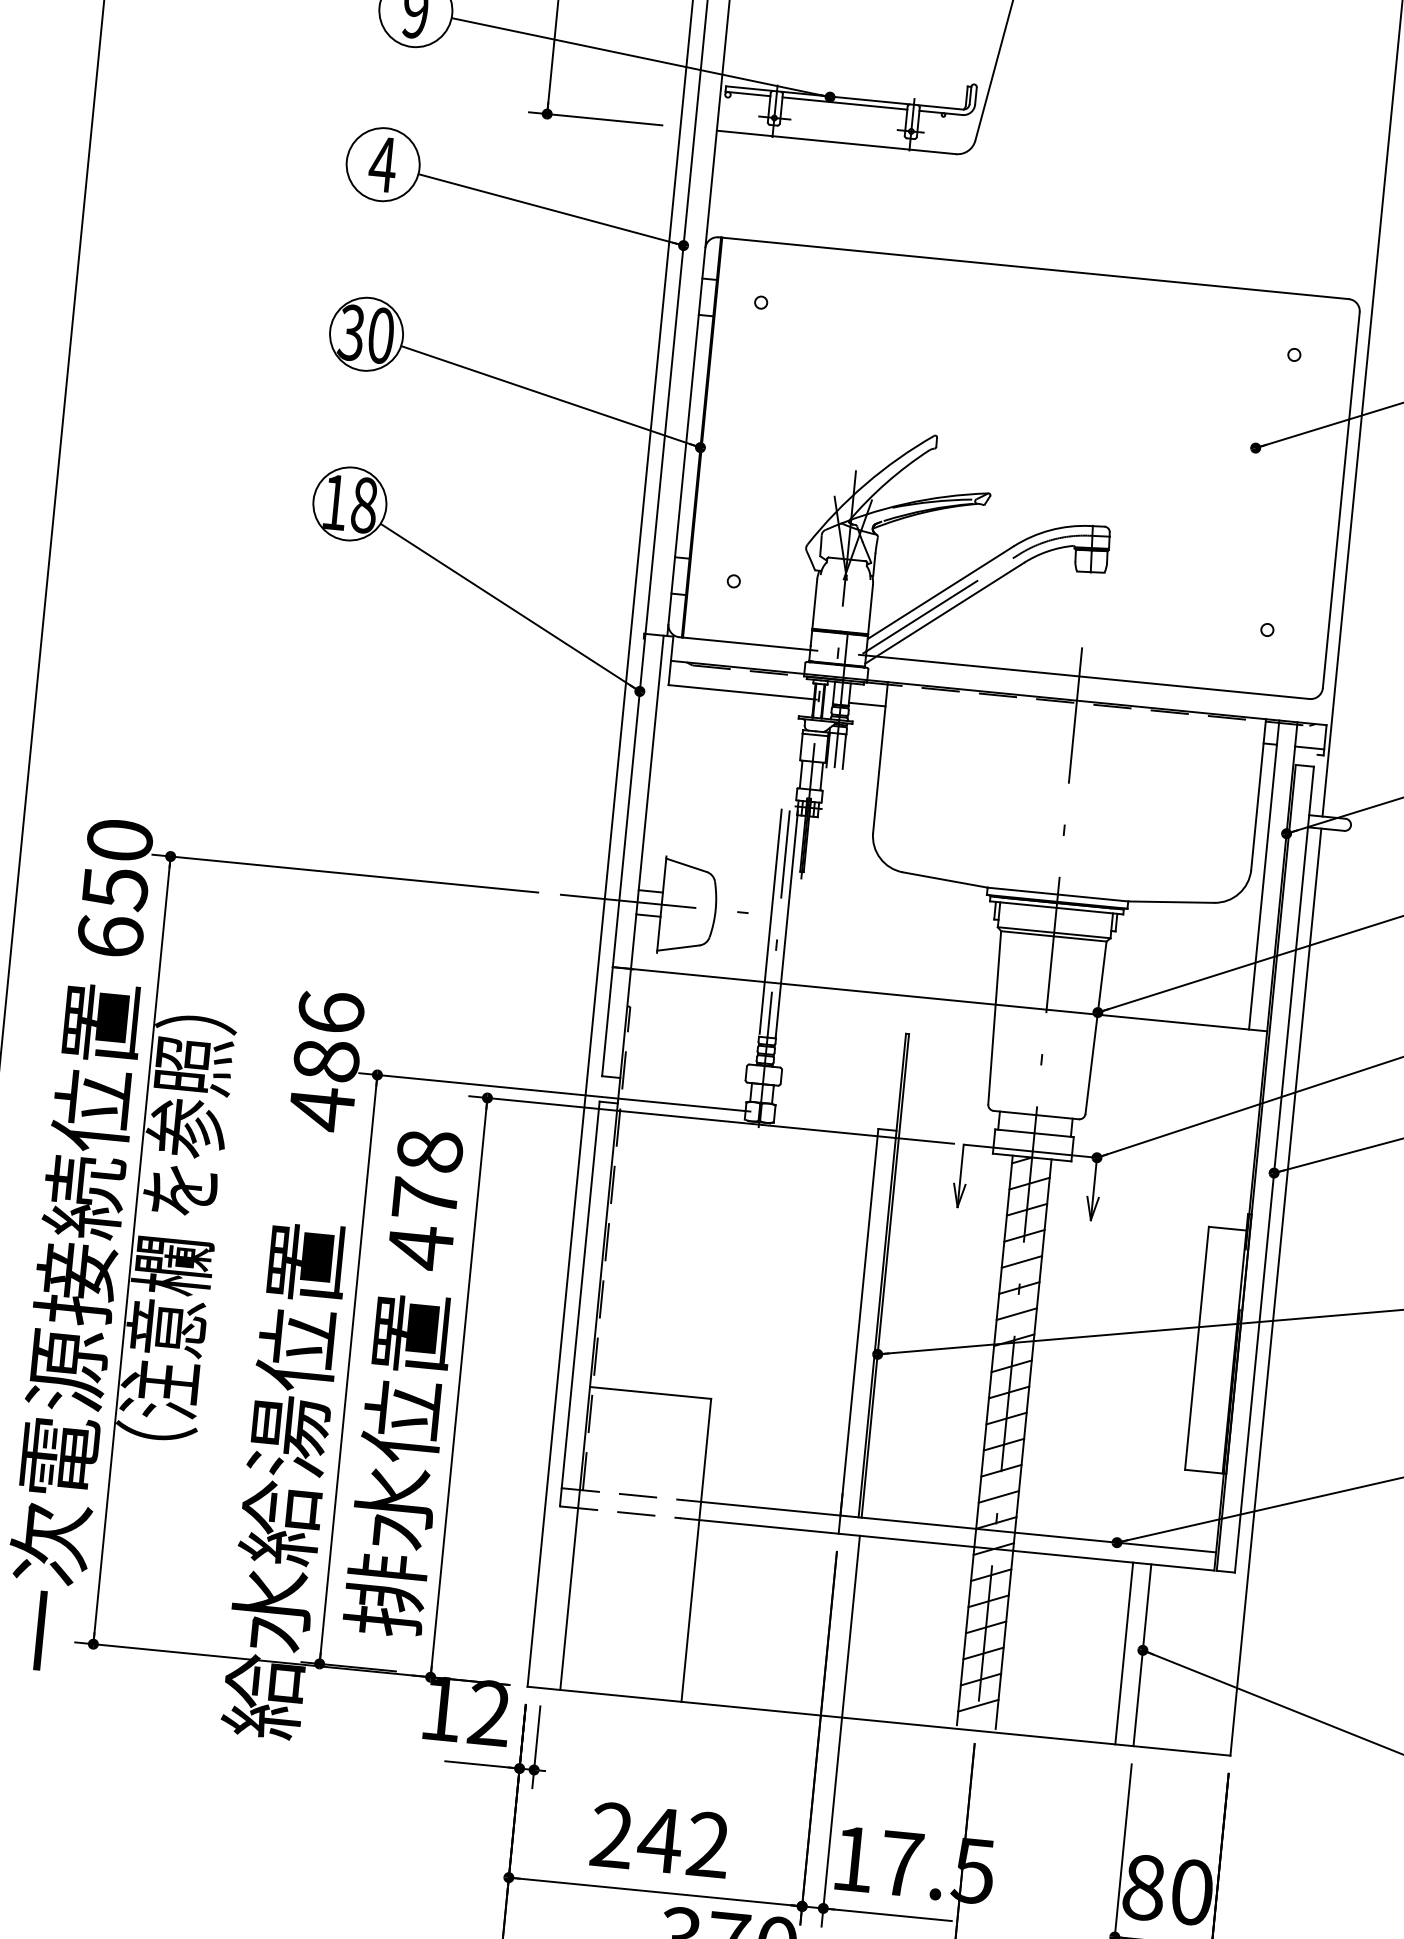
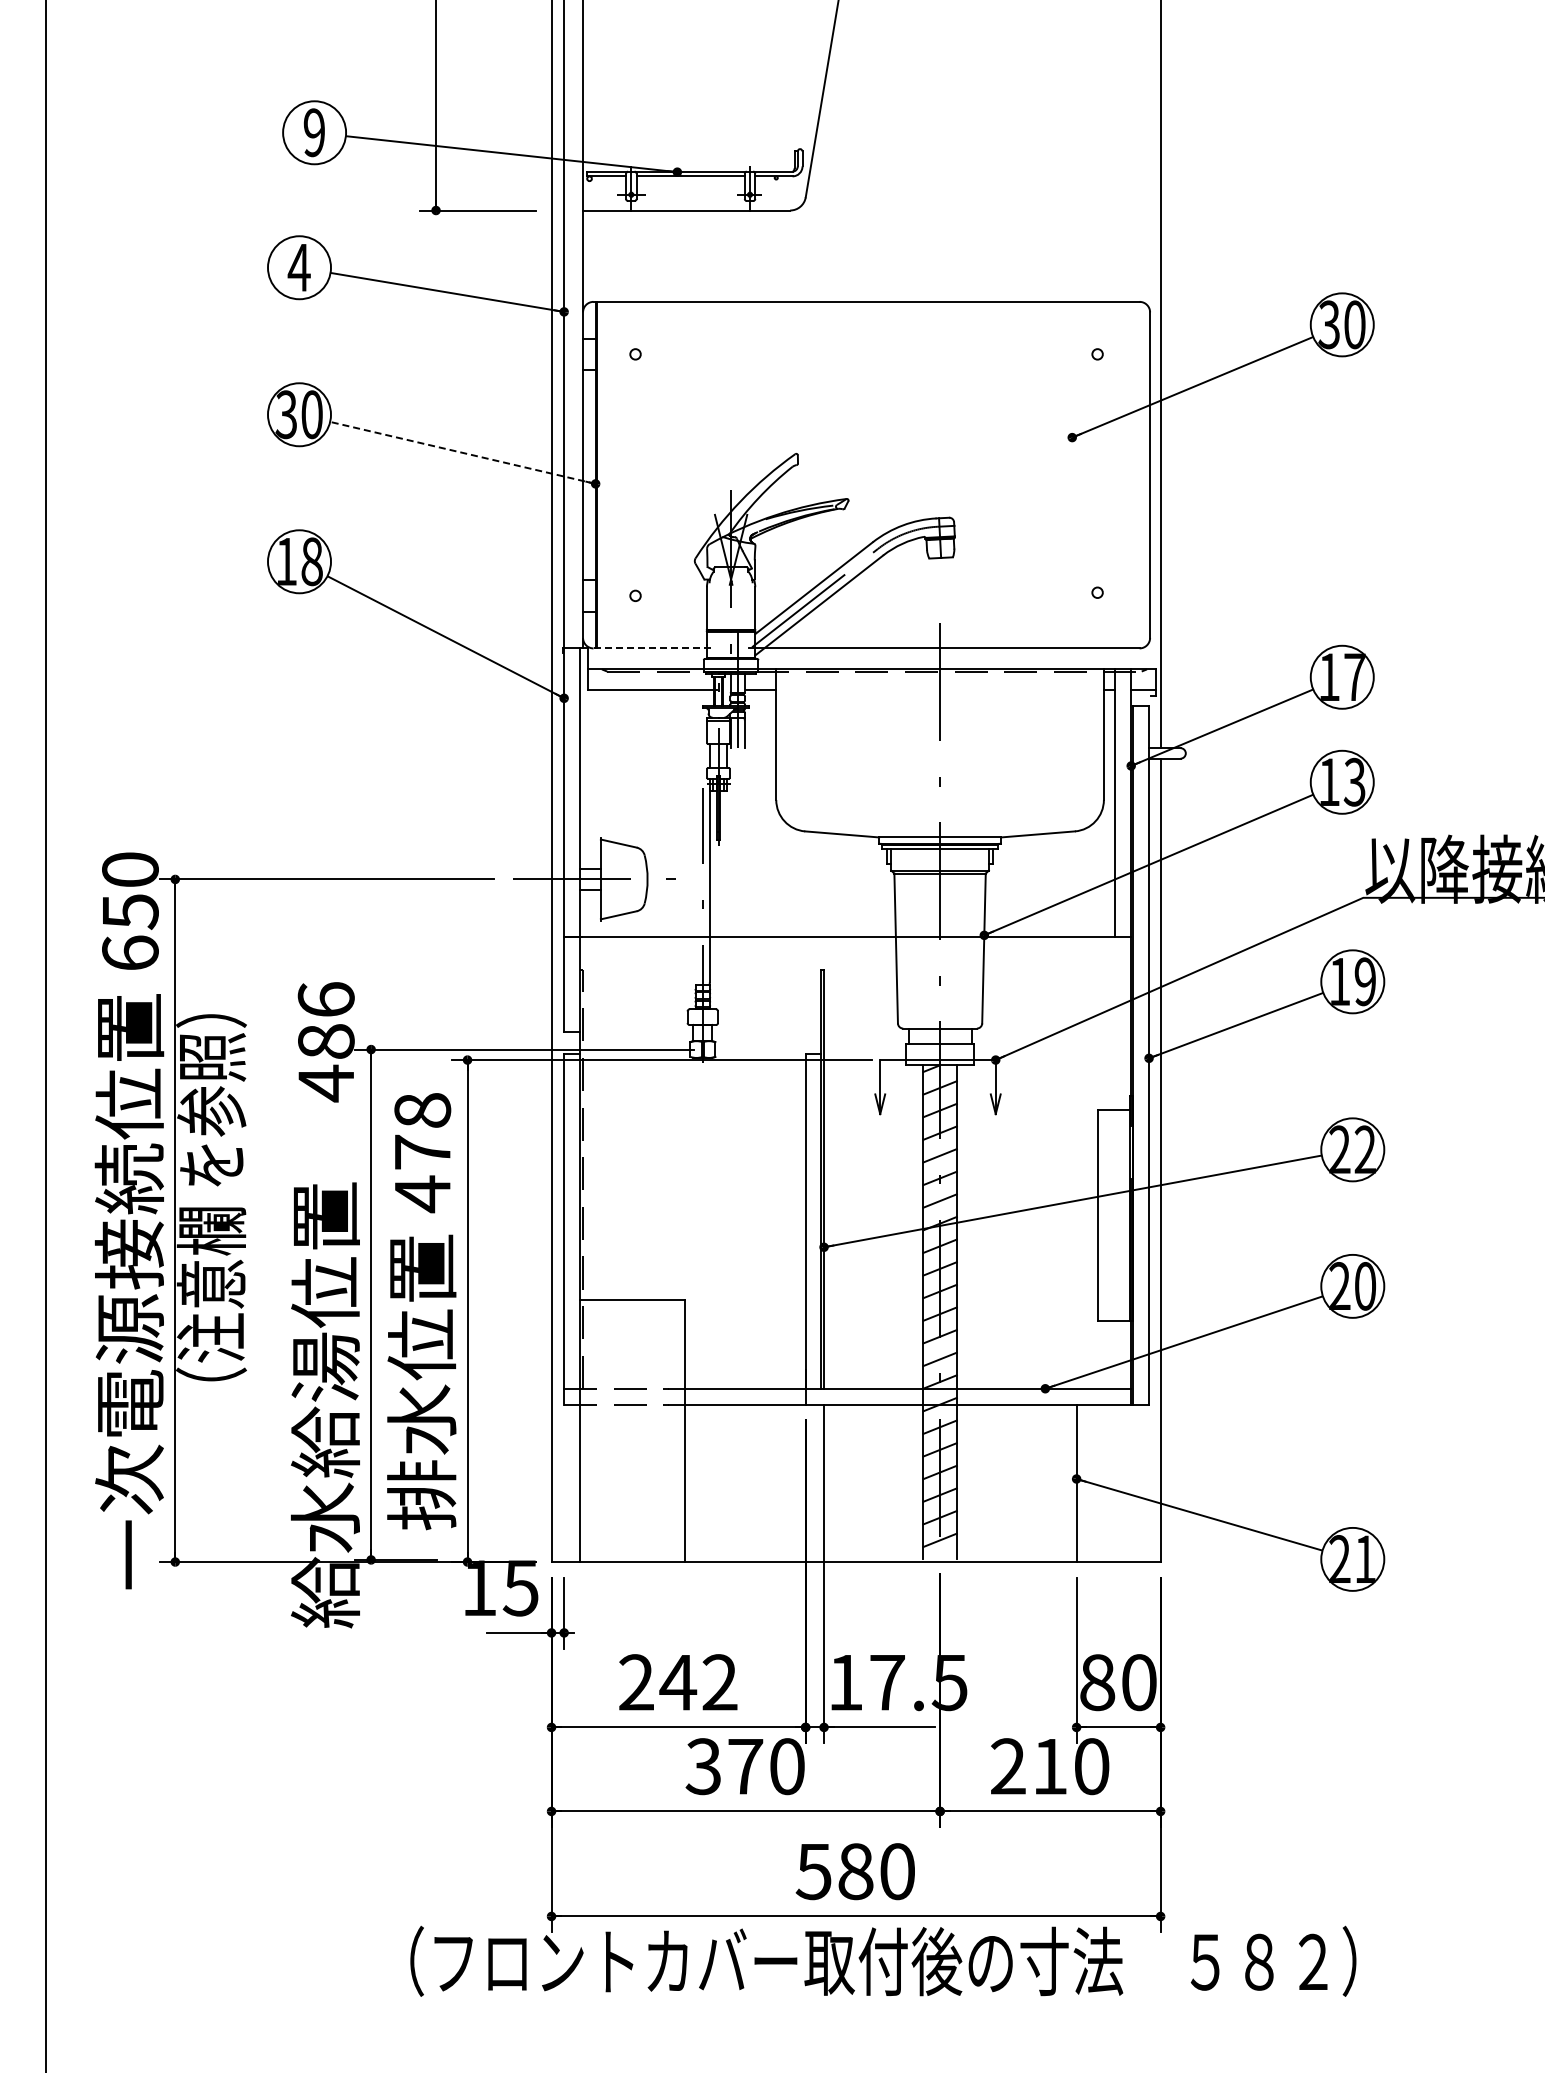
line: (550, 396) -> (462, 452), solid -> dashed
line: (748, 644) -> (653, 648), solid -> dashed
line: (770, 921) -> (695, 884), removed
line: (1123, 1653) -> (1060, 1483), removed
text: (488, 1712) -> (520, 1587), 12 -> 15

